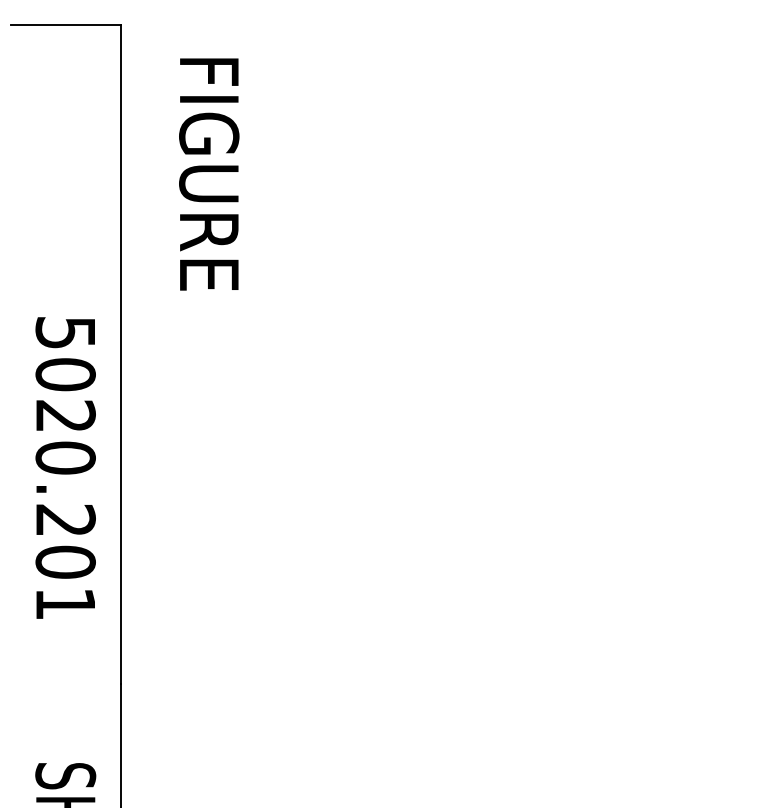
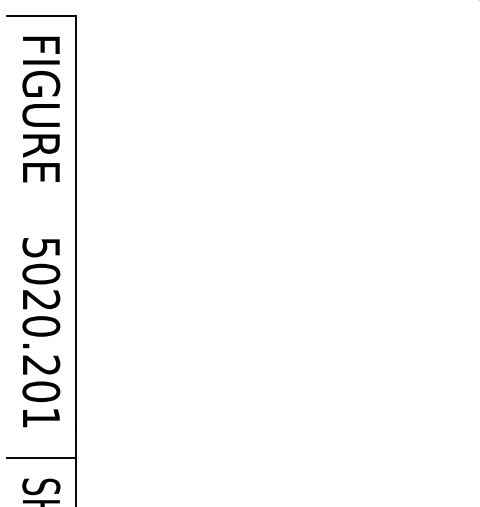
text: (209, 174) -> (41, 109), moved
text: (65, 467) -> (41, 332), moved
line: (65, 730) -> (41, 458), added

